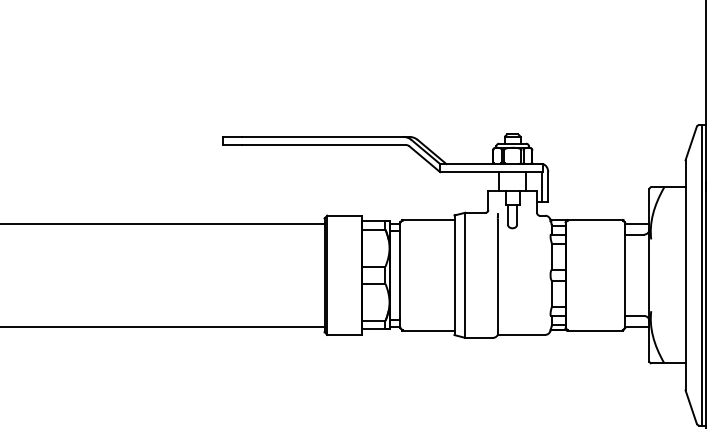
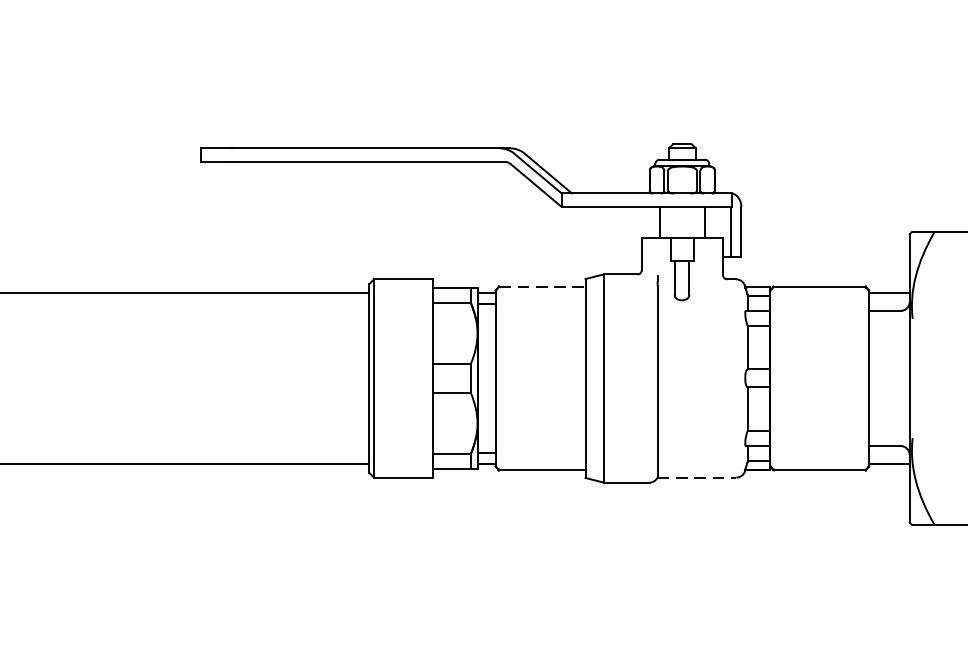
line: (428, 220) -> (542, 287), solid -> dashed
line: (521, 334) -> (696, 476), solid -> dashed

